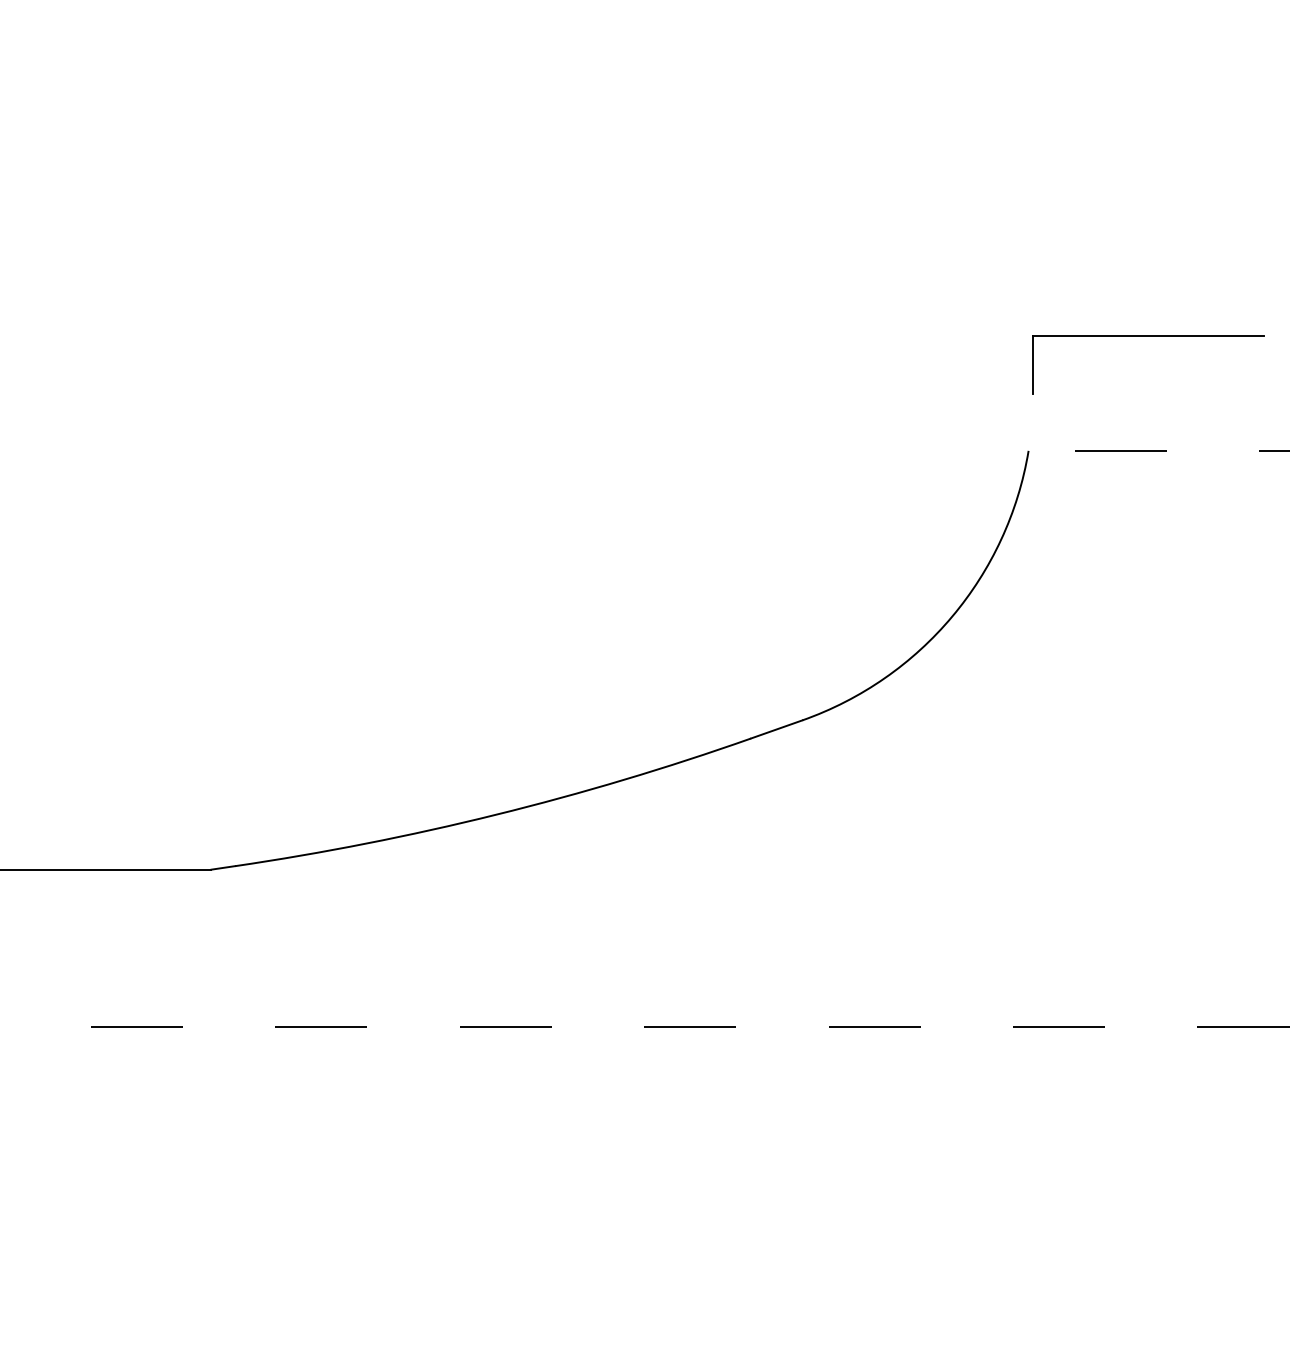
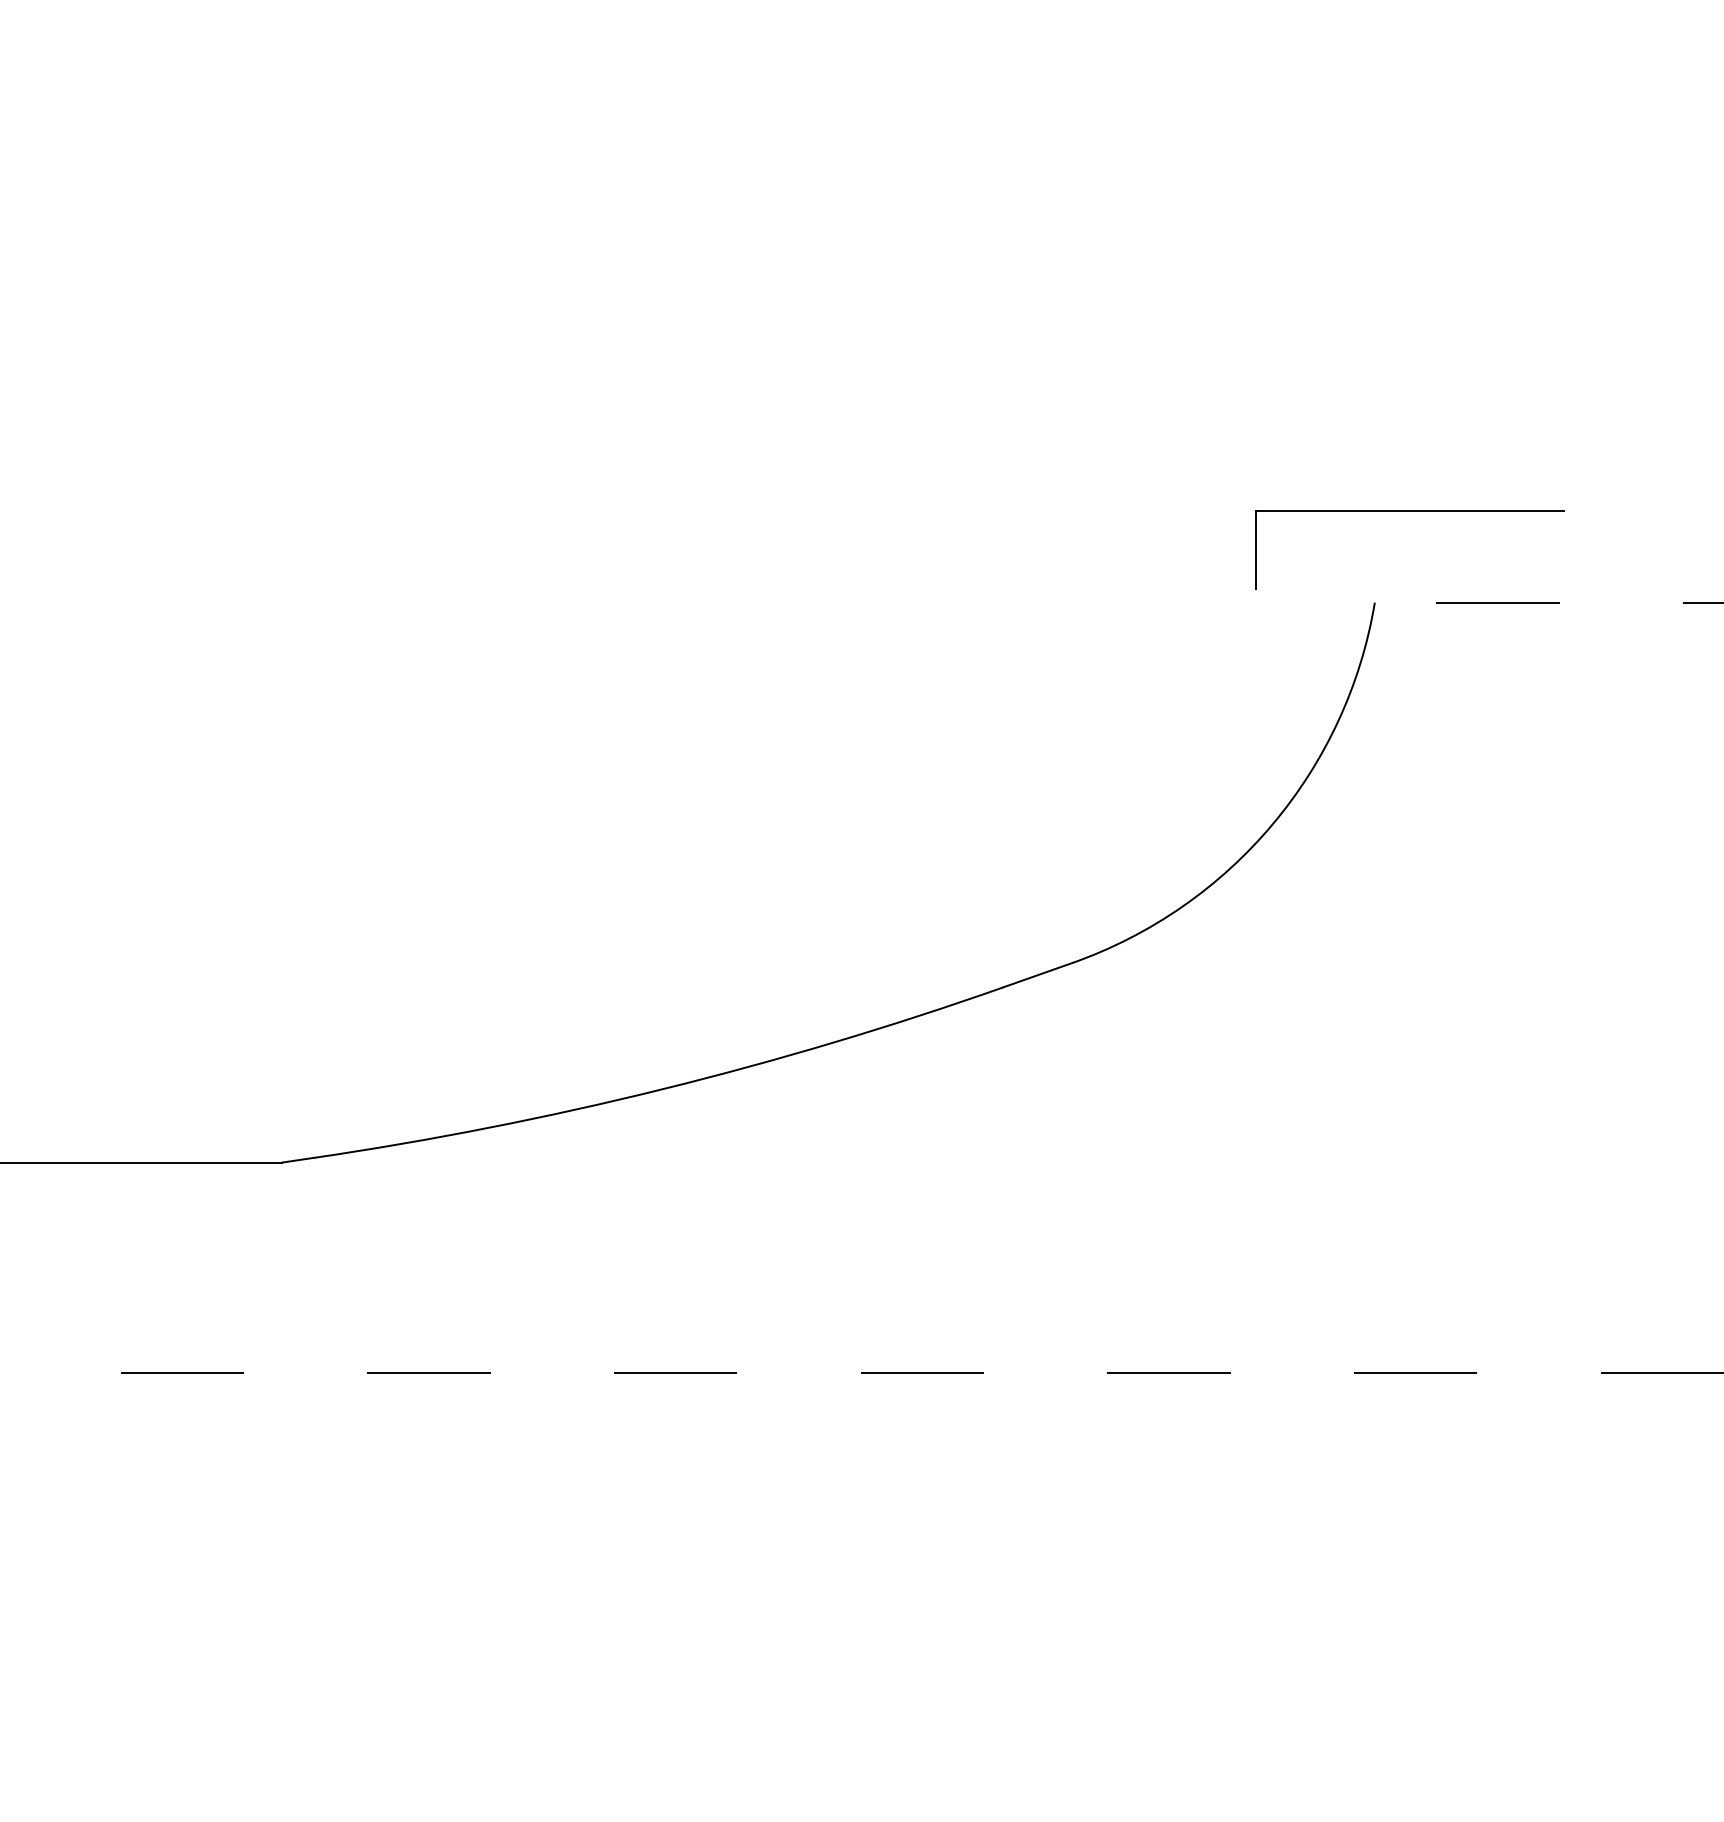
part: (1148, 336) -> (1409, 511), moved

